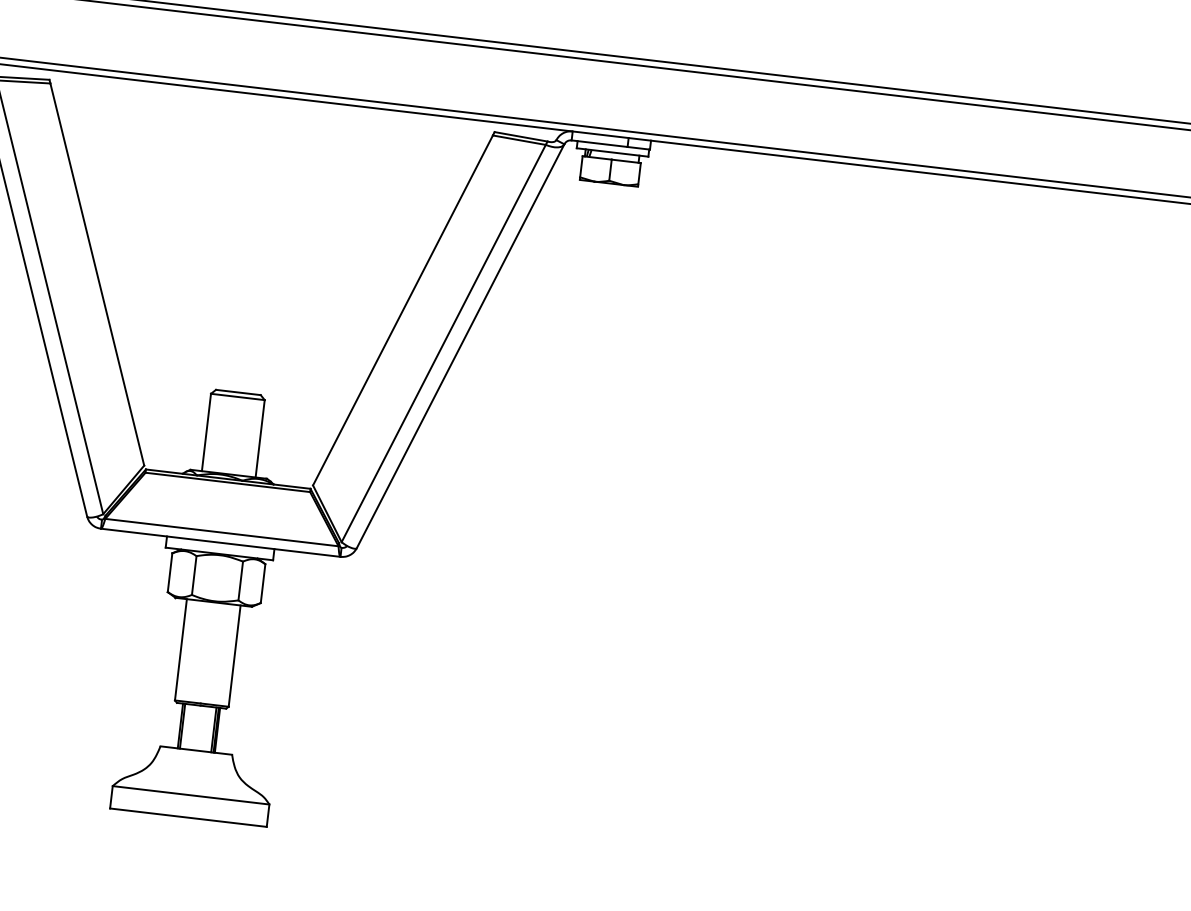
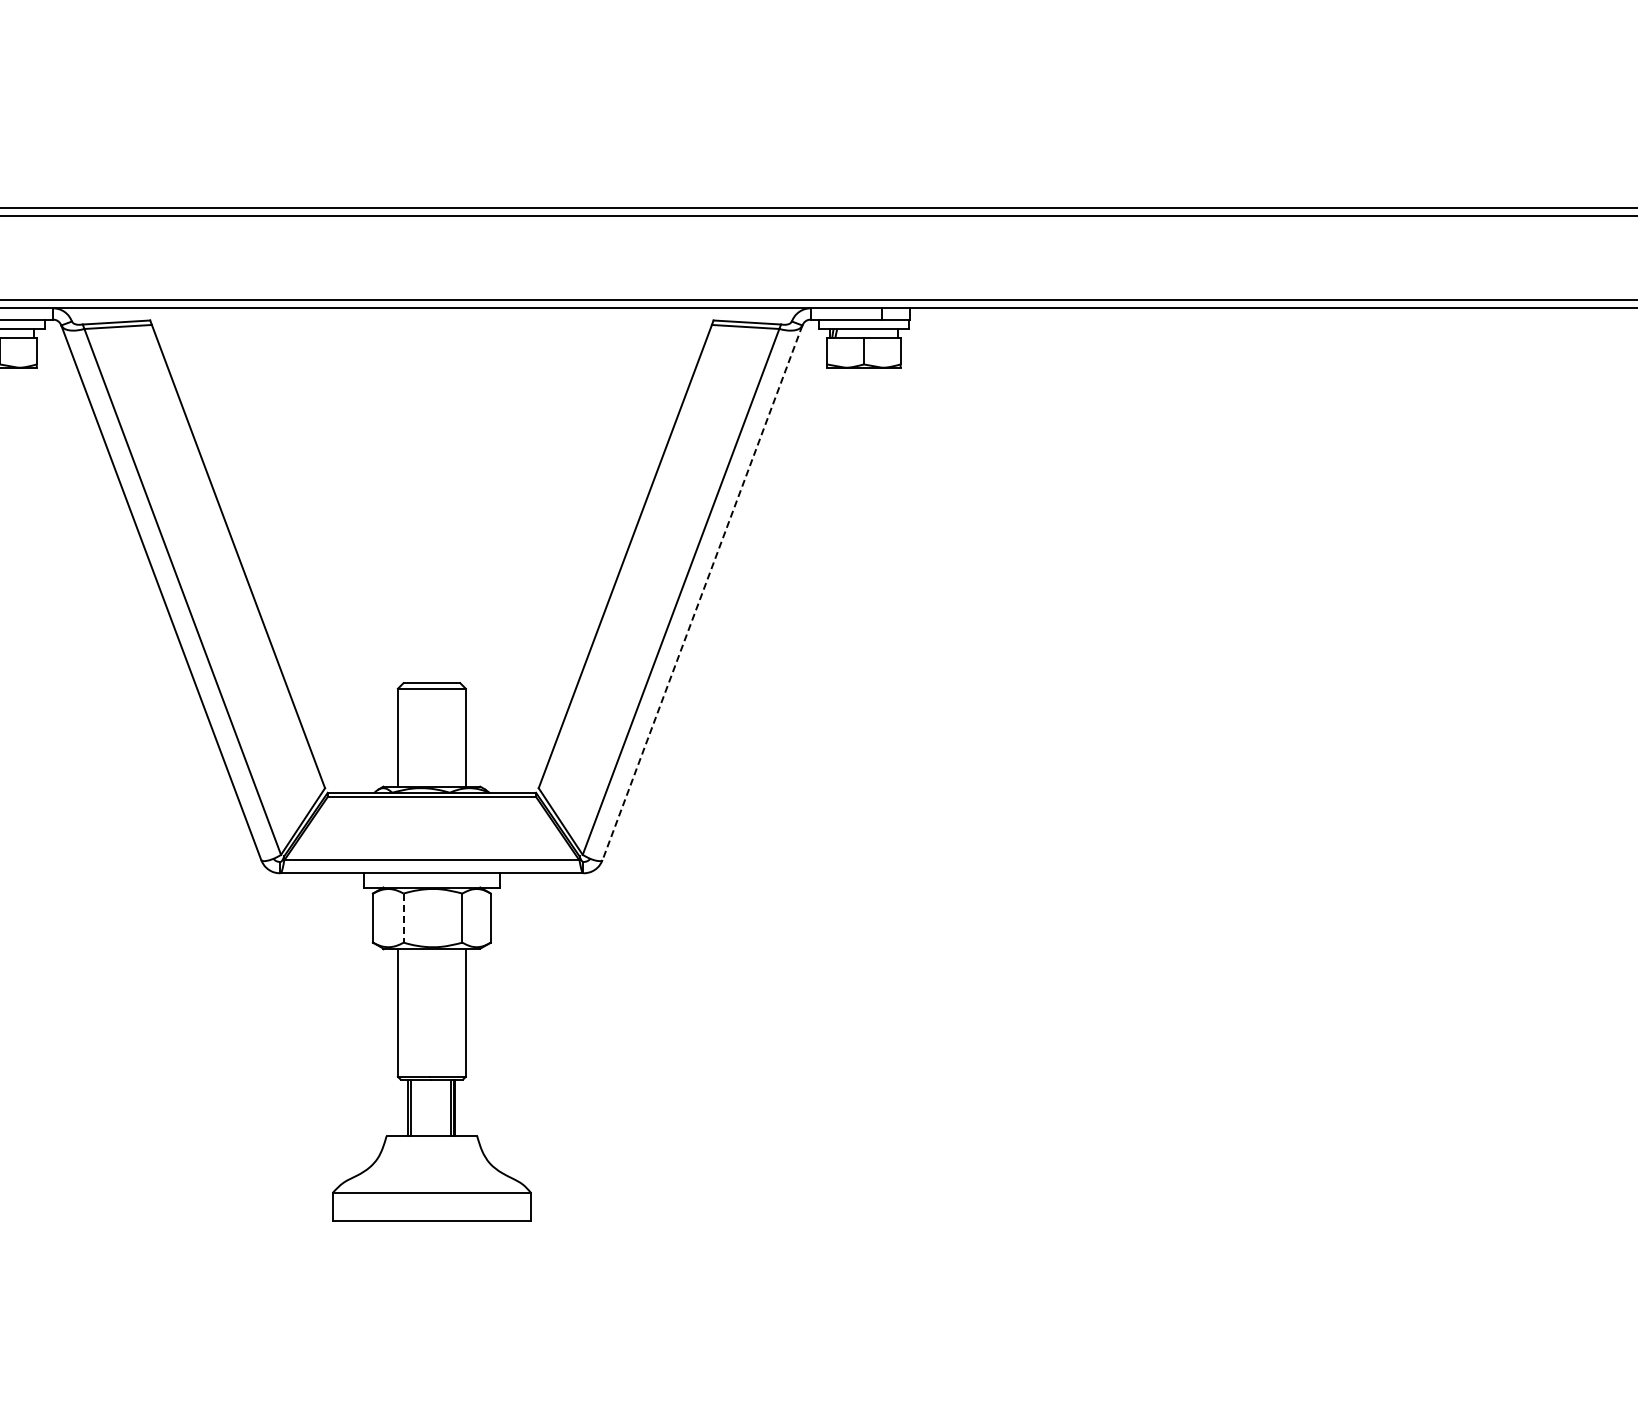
line: (460, 346) -> (702, 593), solid -> dashed
line: (194, 575) -> (403, 918), solid -> dashed

